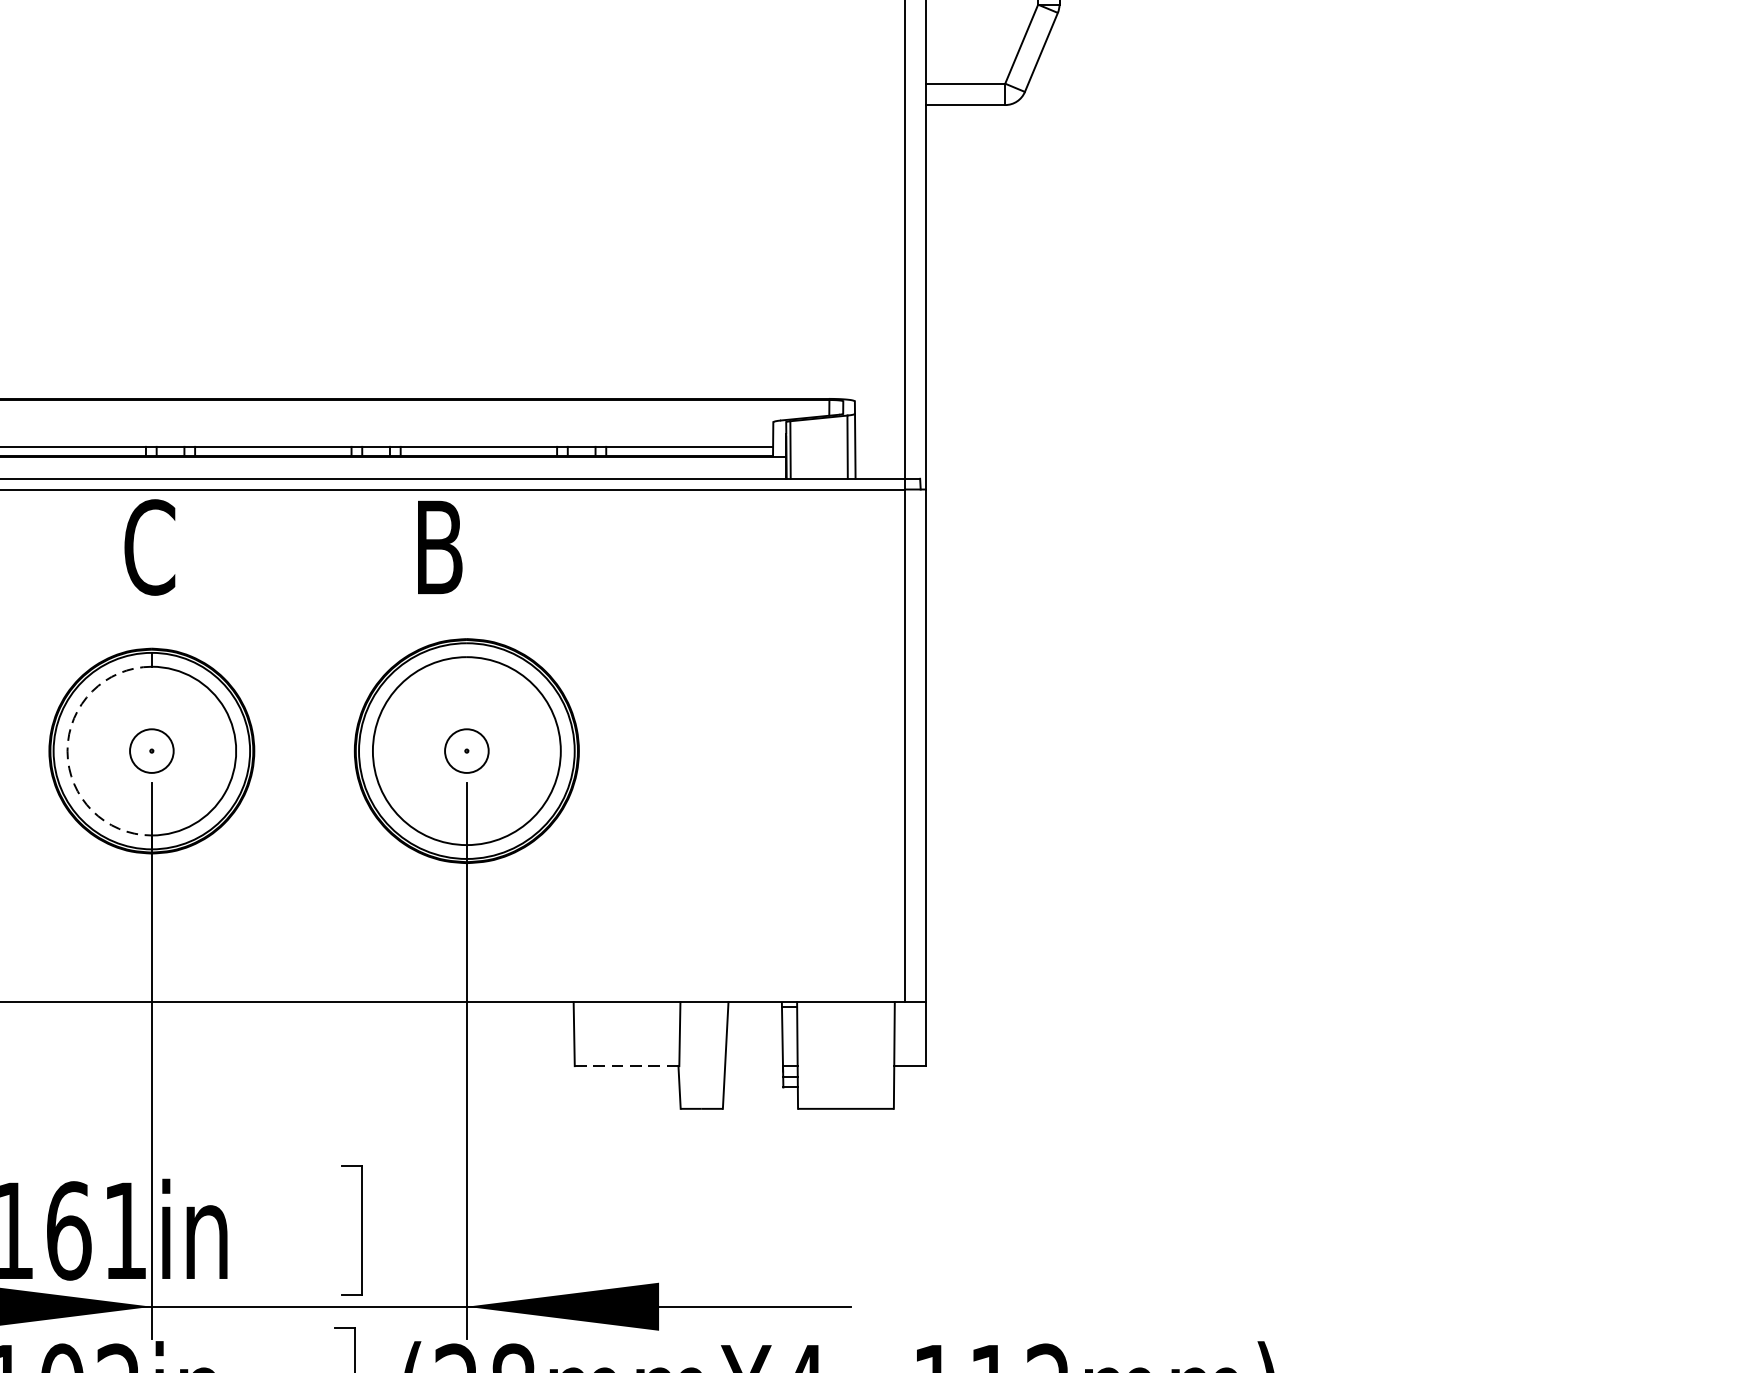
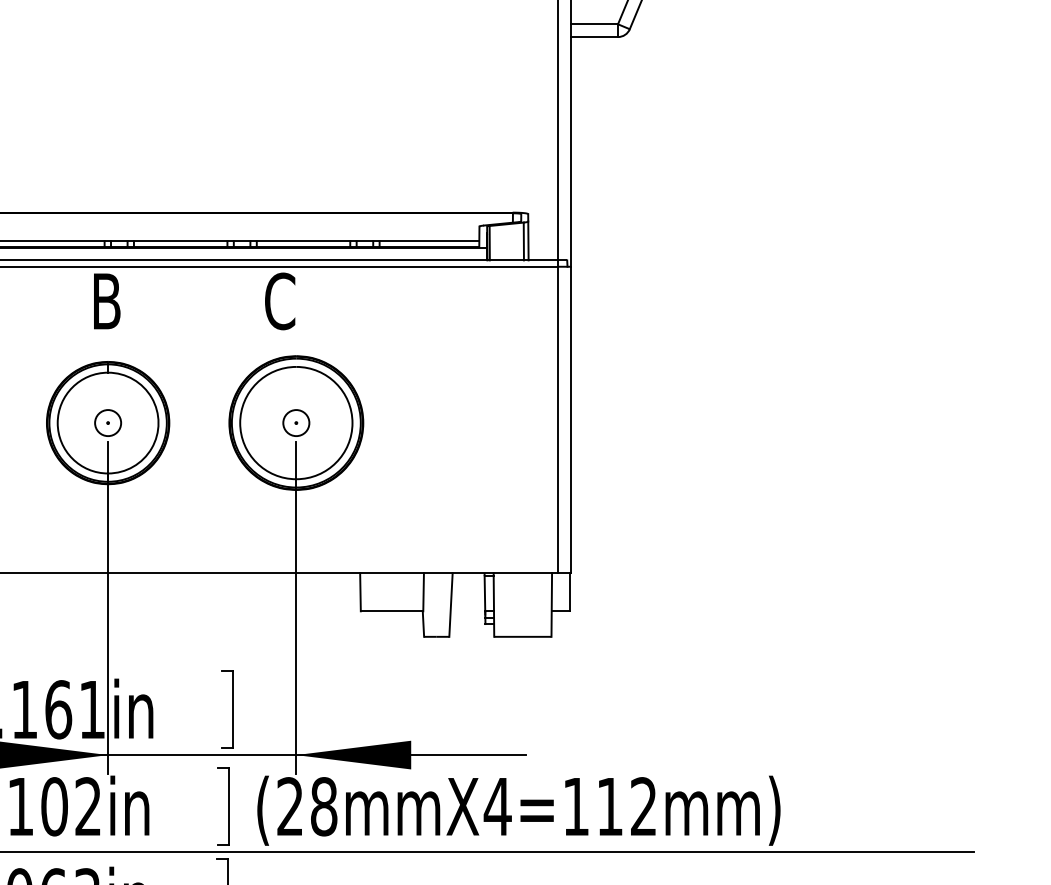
text: (149, 547) -> (106, 301), C -> B
text: (440, 547) -> (280, 301), B -> C
arc: (67, 751) -> (57, 423), dashed -> solid
line: (627, 1066) -> (392, 611), dashed -> solid

